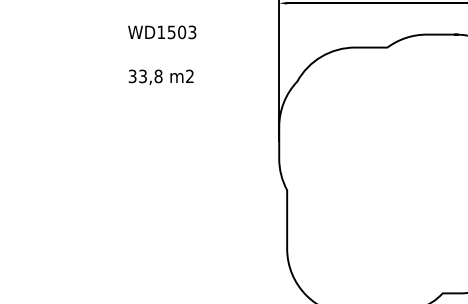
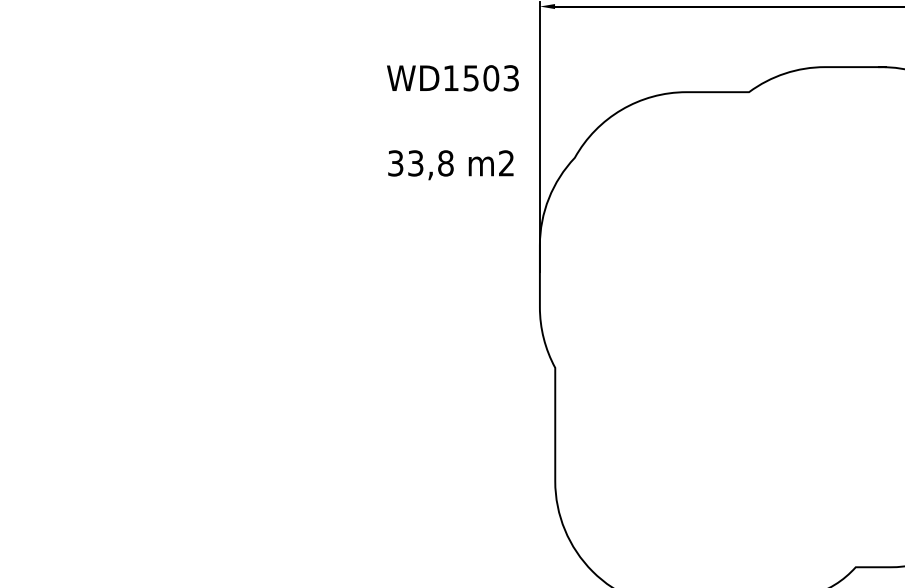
text: (162, 54) -> (453, 121), moved

